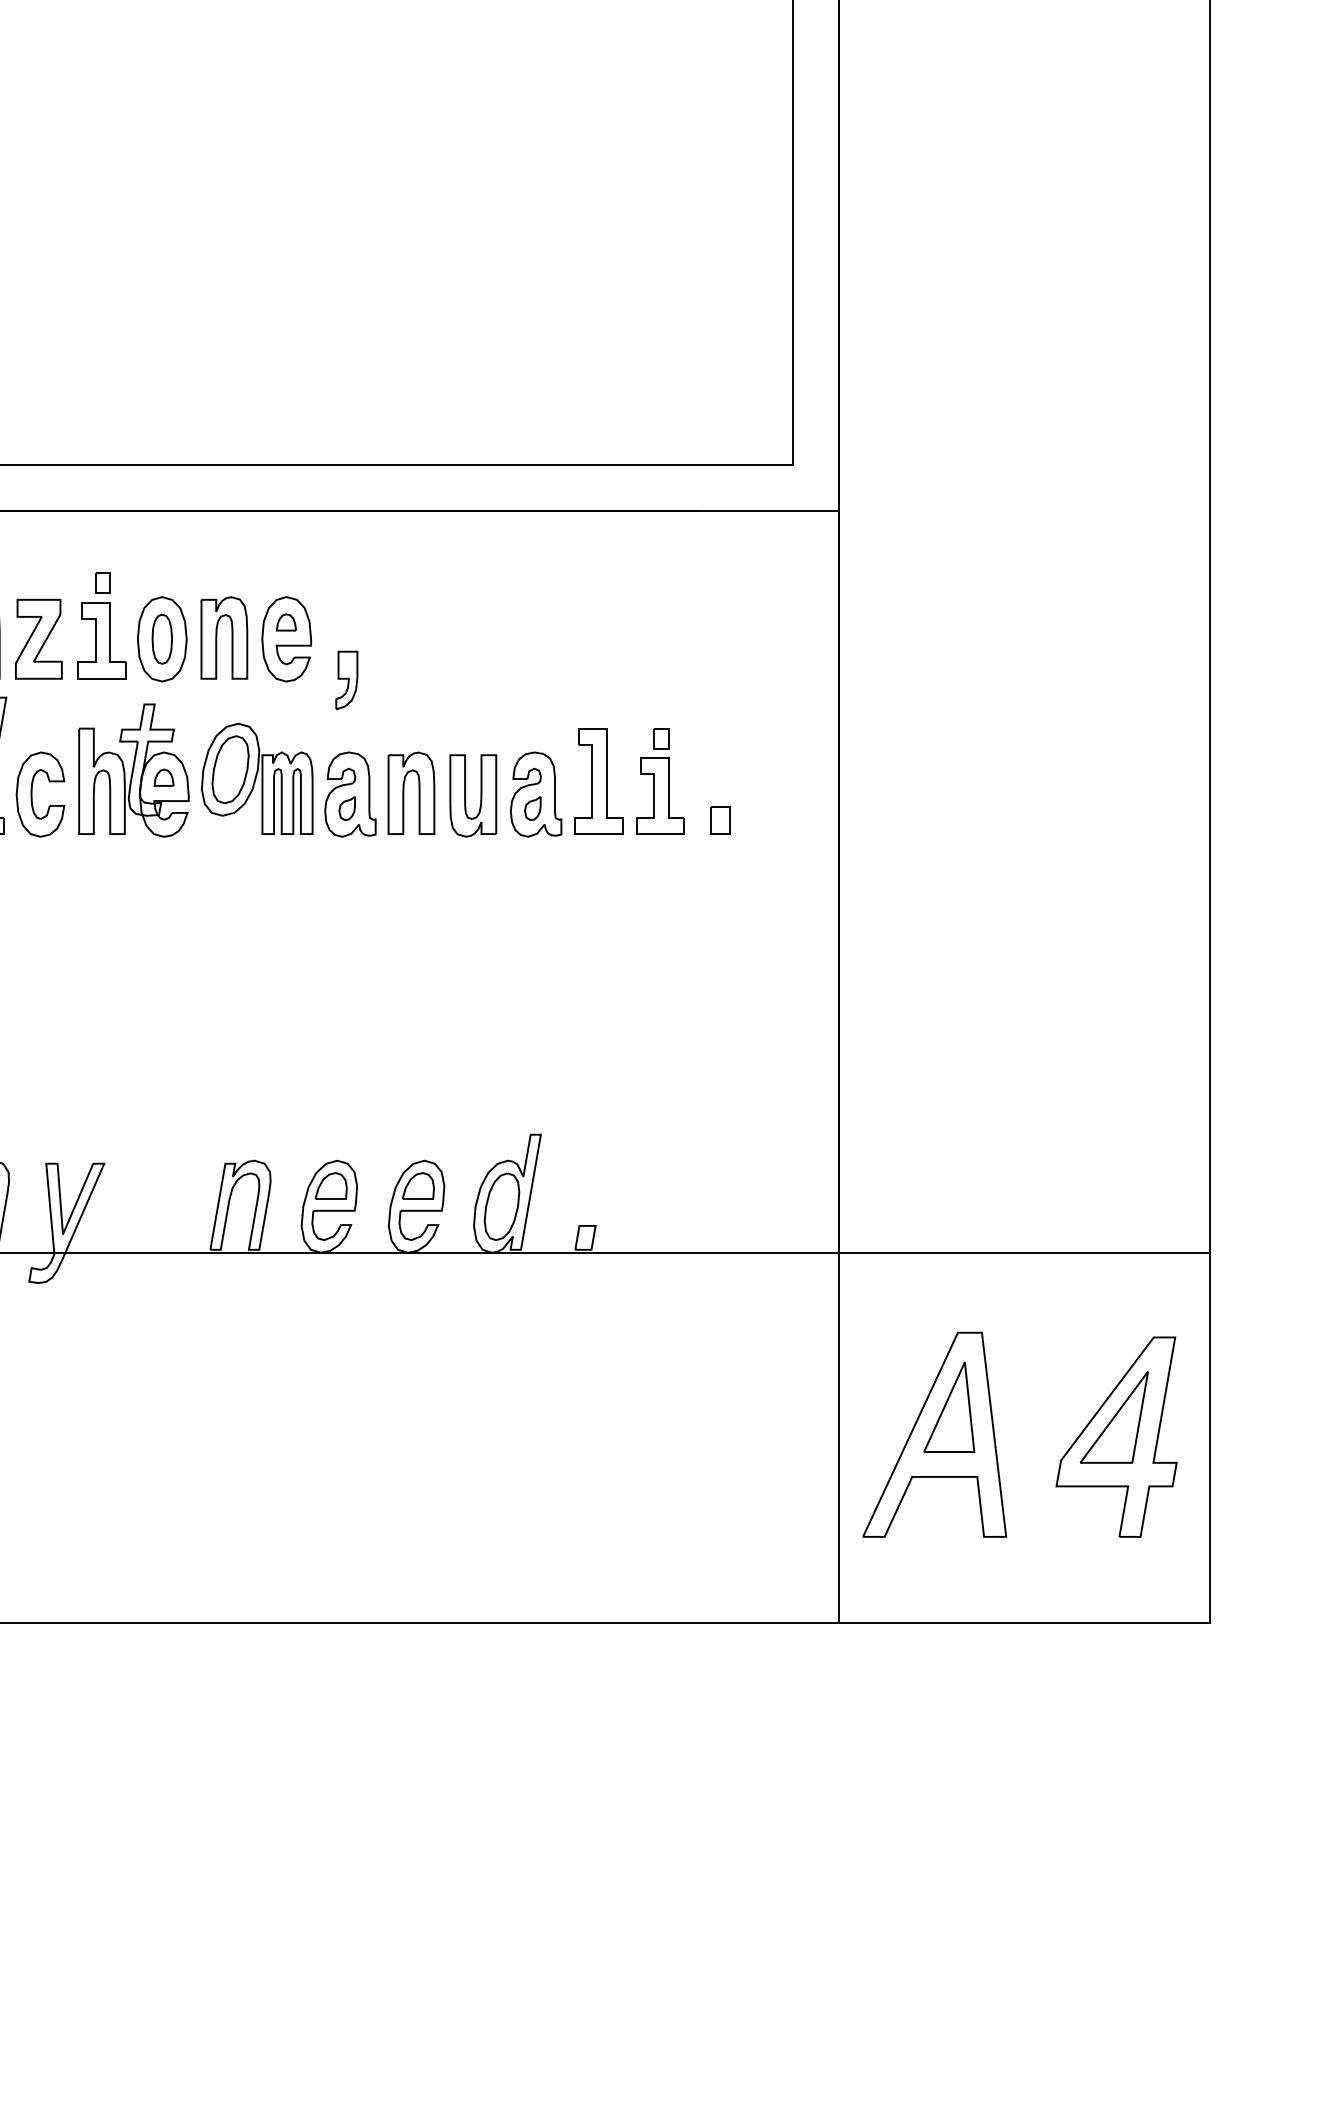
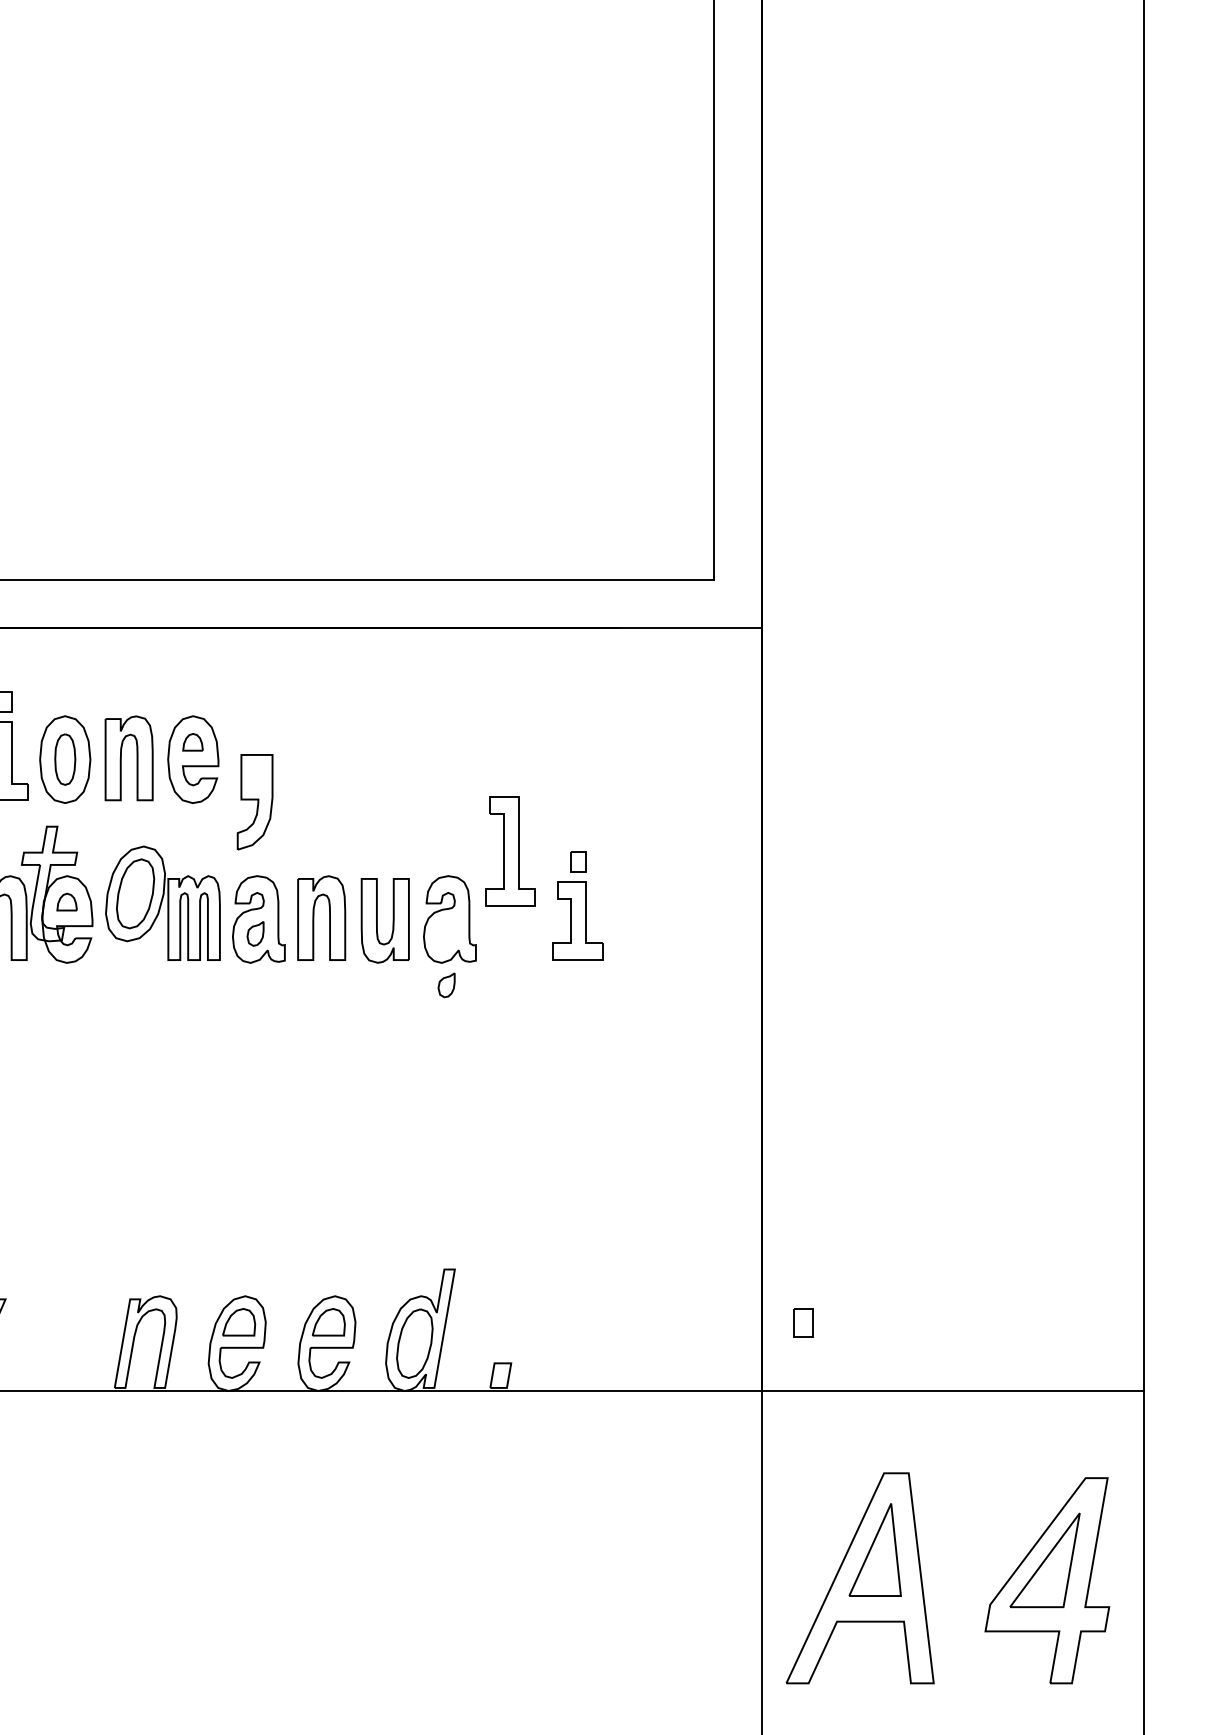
part: (346, 679) -> (254, 801), size x1.6
part: (598, 781) -> (510, 851), moved
part: (532, 808) -> (446, 985), moved
part: (720, 820) -> (803, 1322), moved

